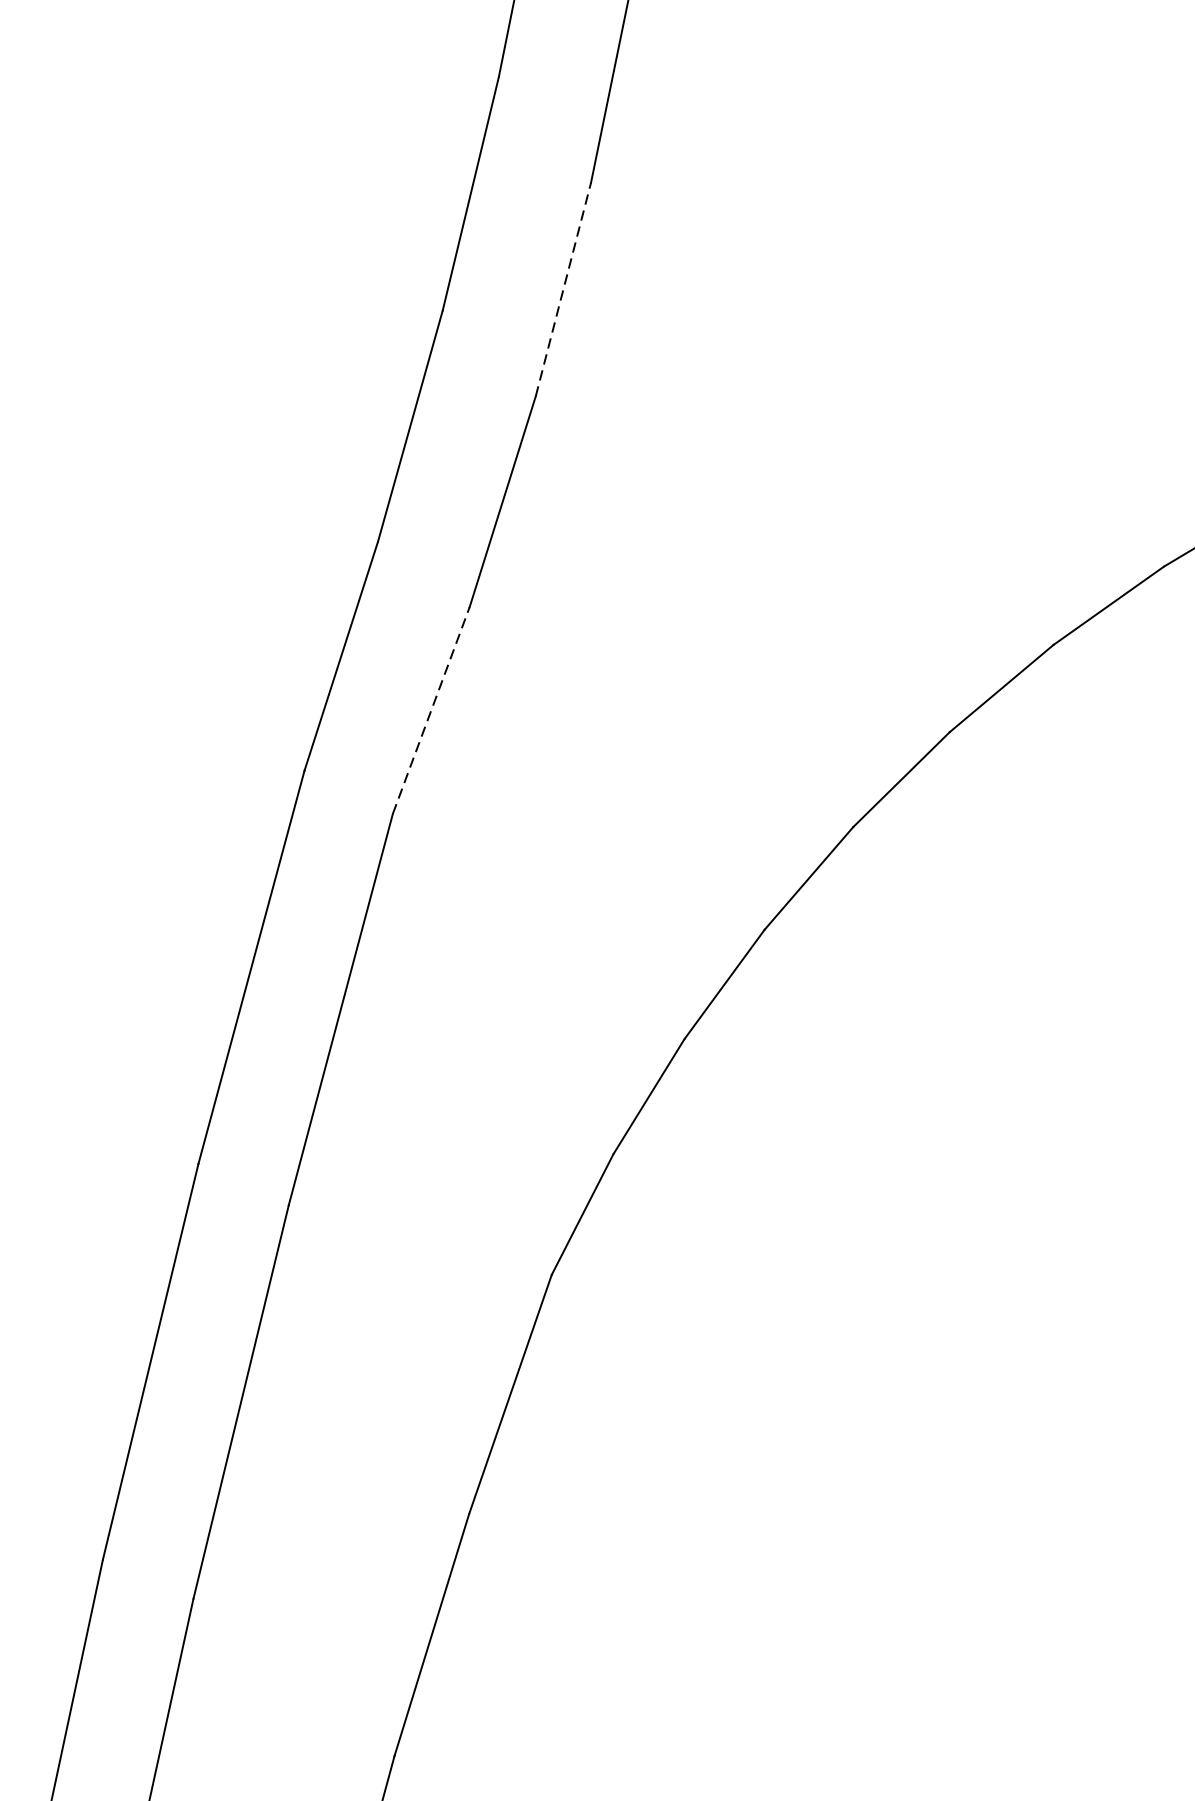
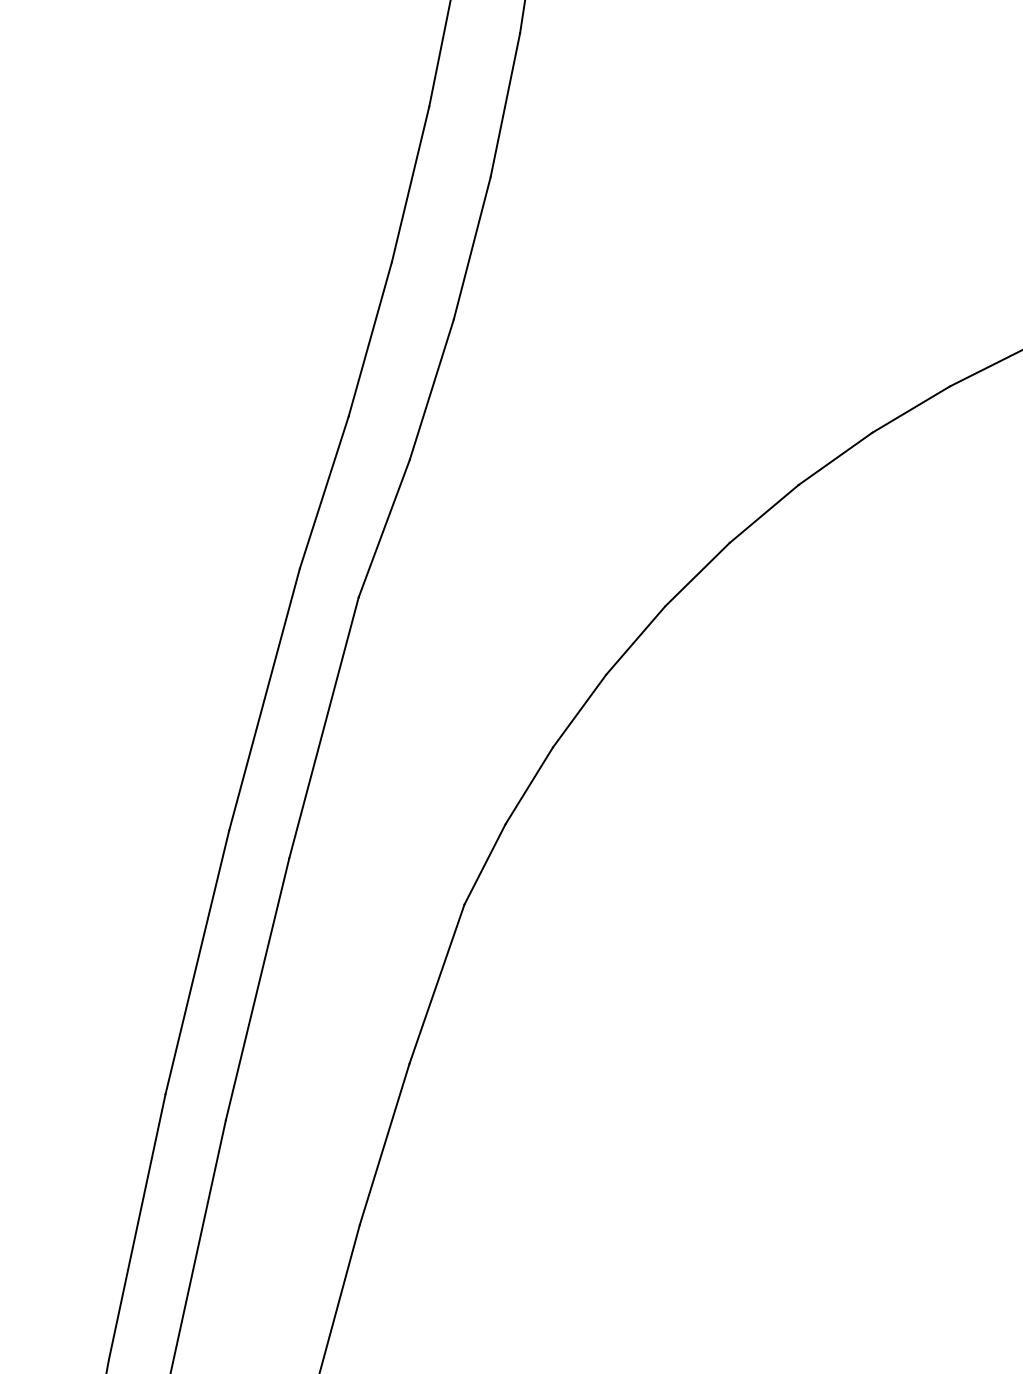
line: (563, 288) -> (472, 247), dashed -> solid
line: (431, 710) -> (384, 528), dashed -> solid

